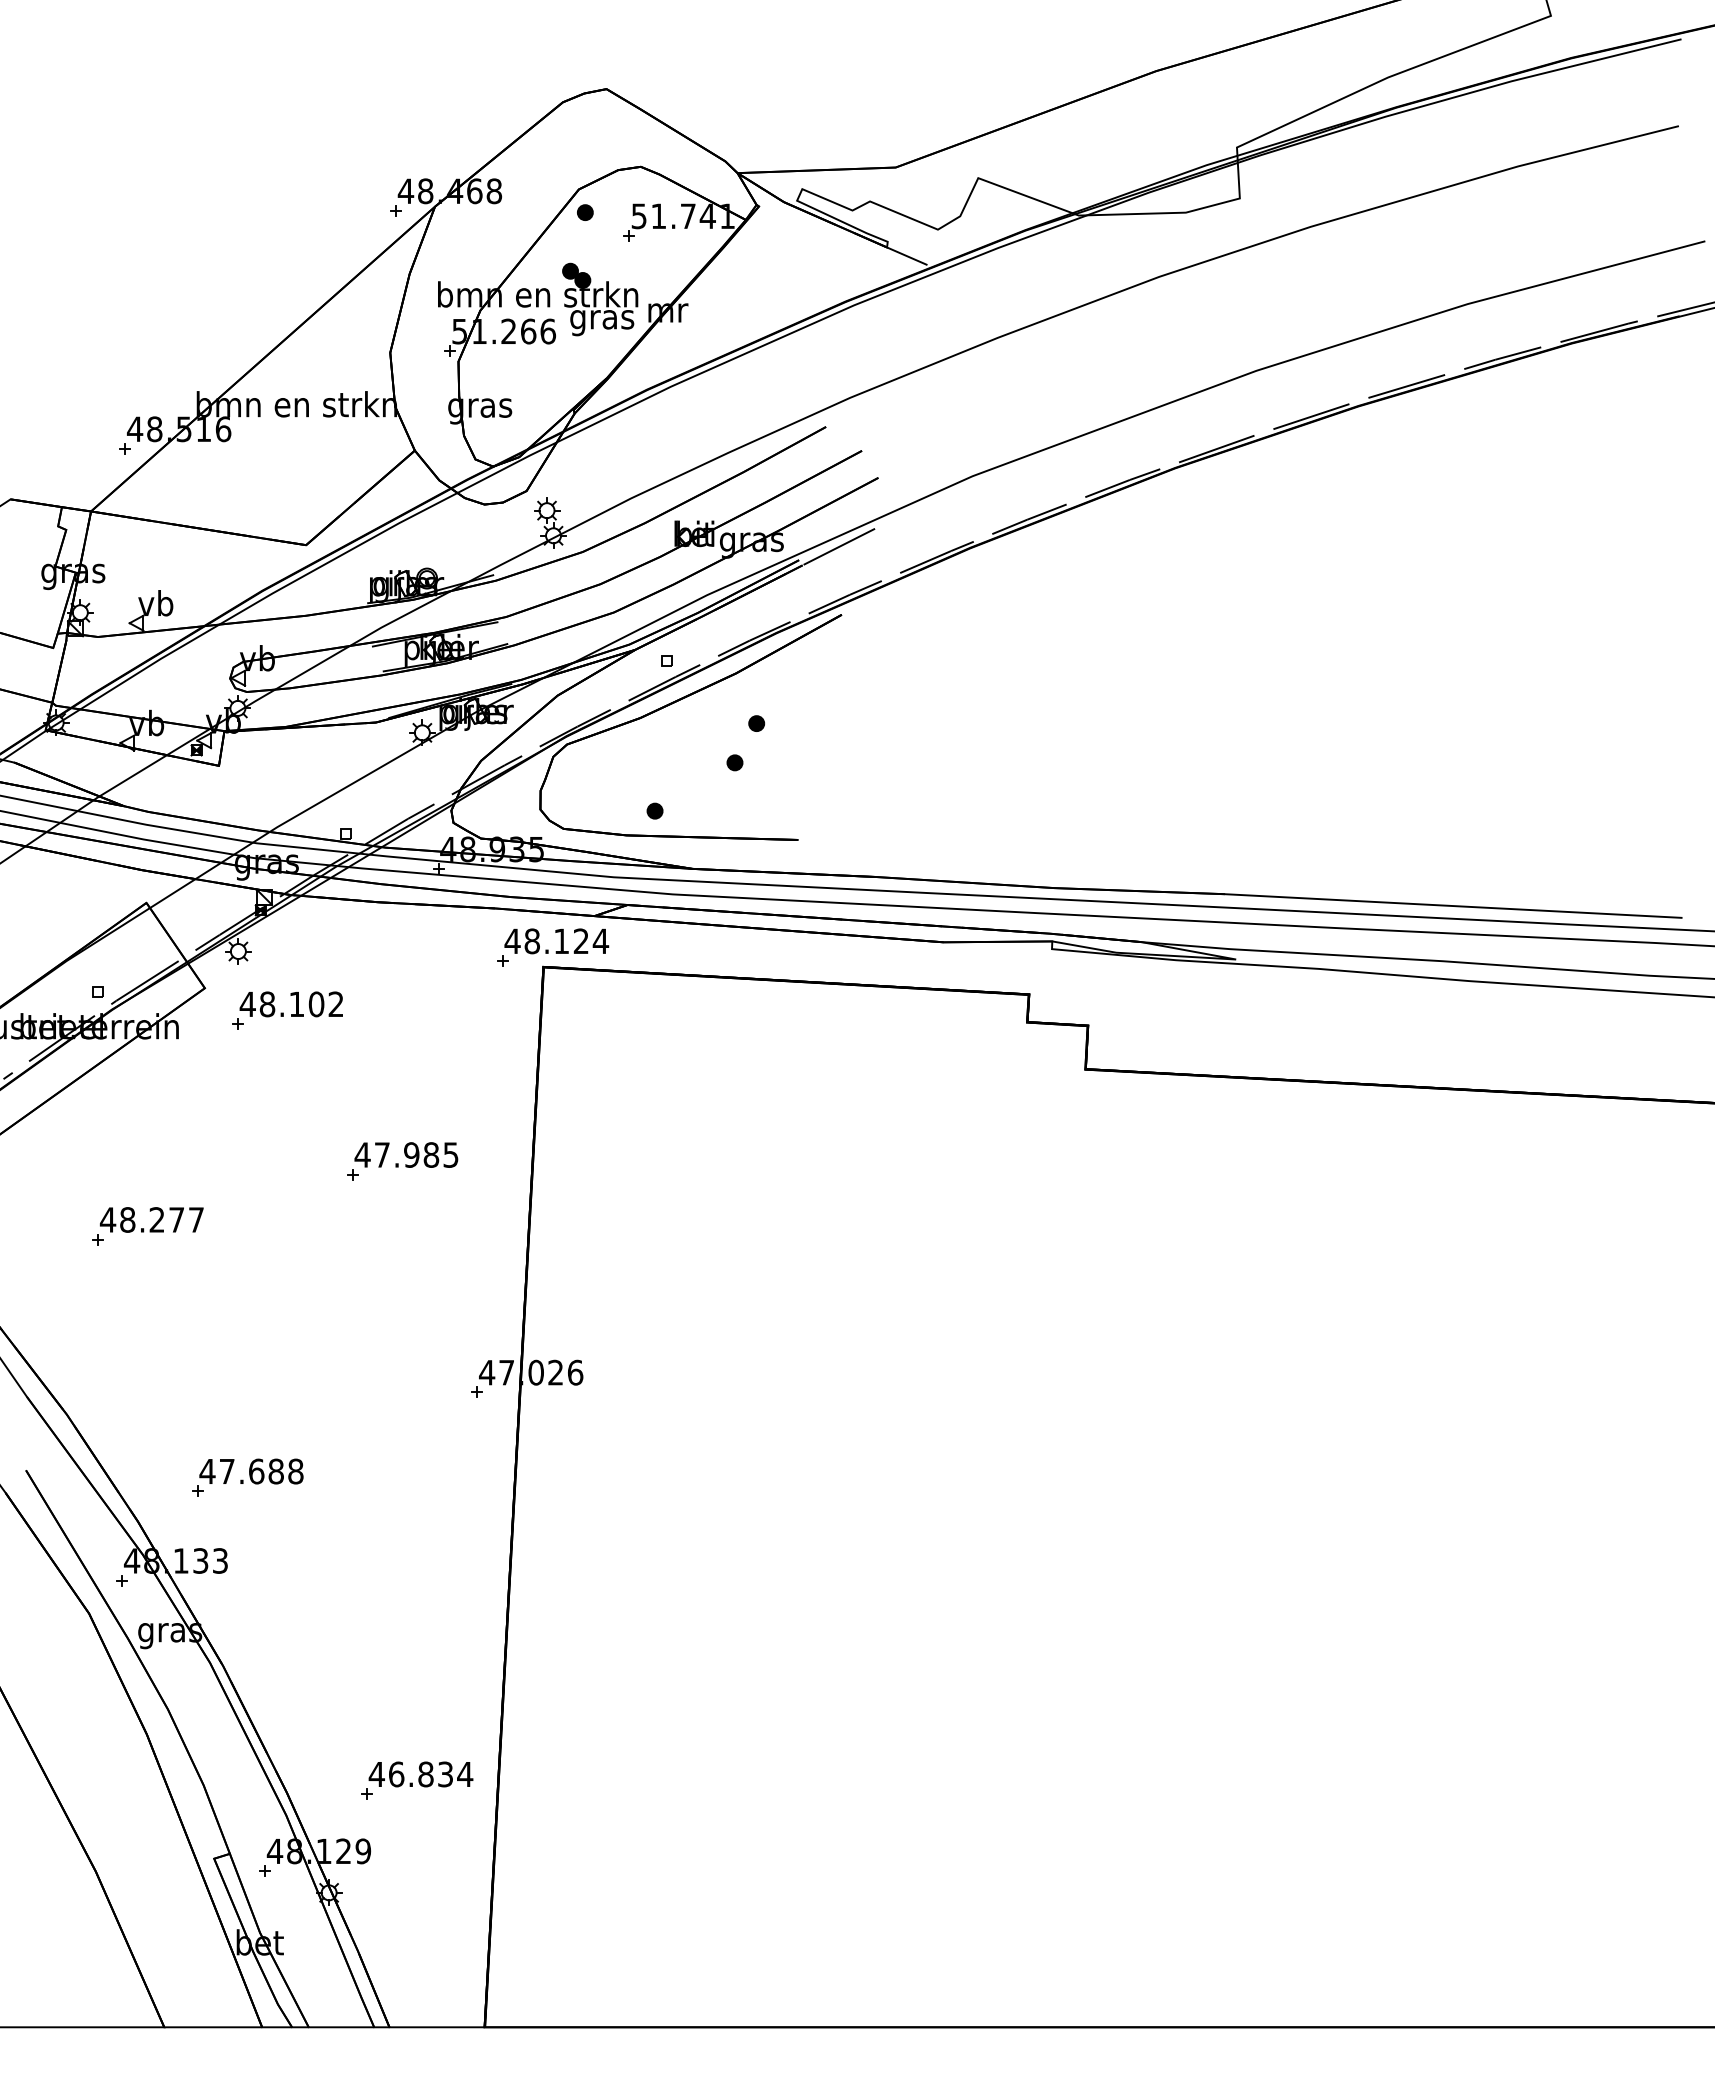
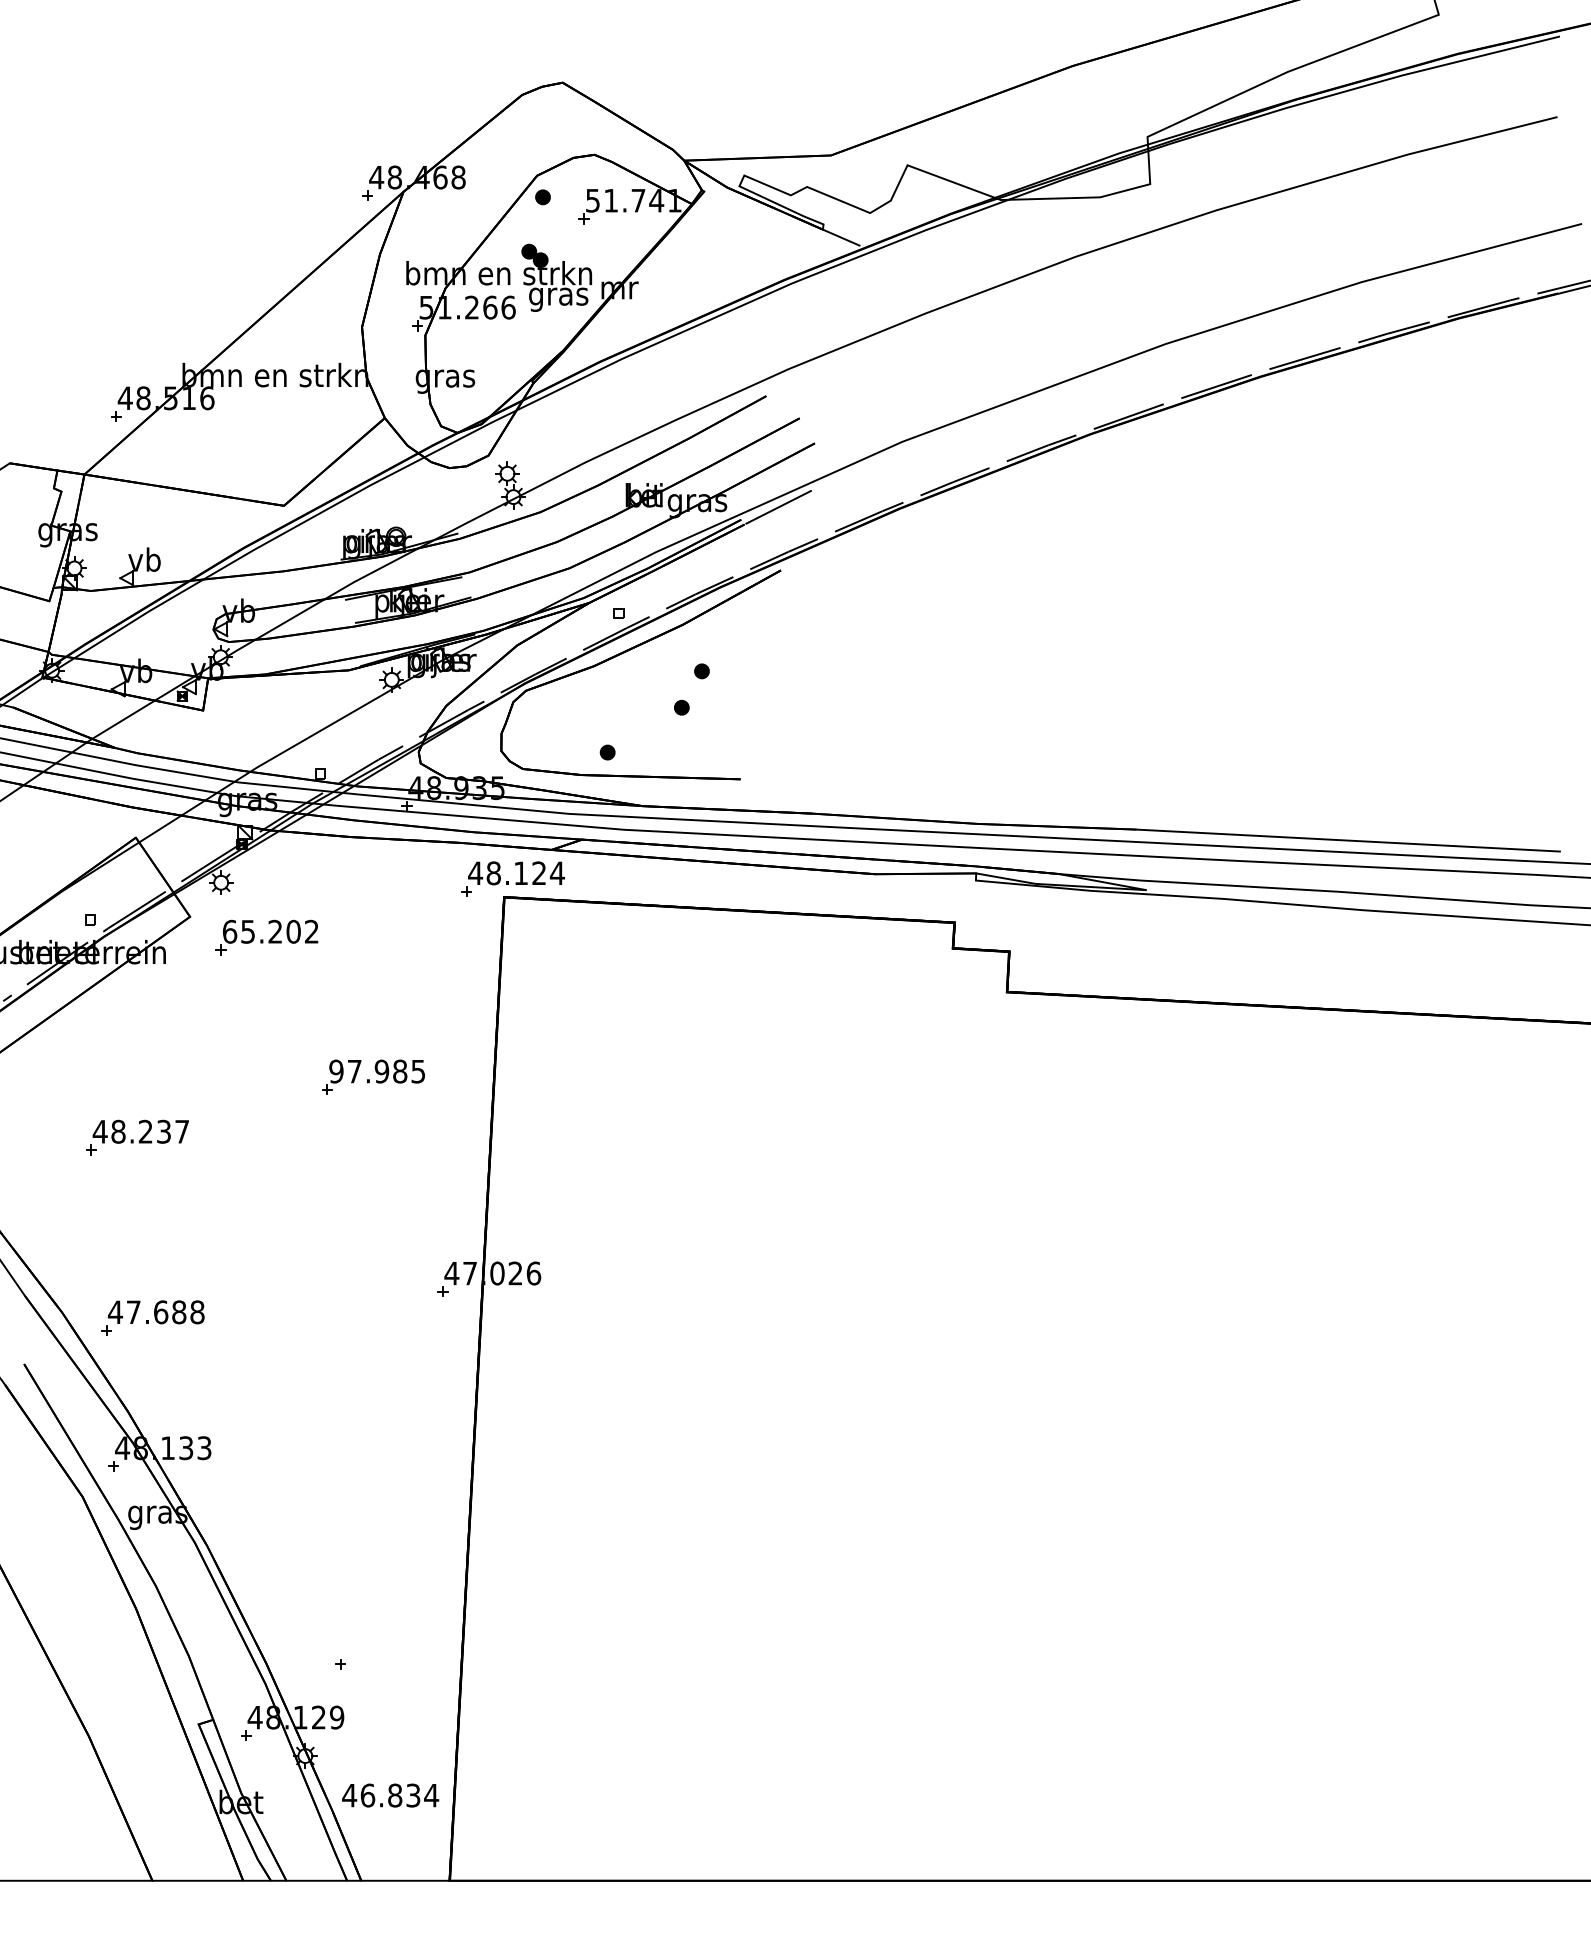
text: (271, 1004) -> (251, 931), 48.102 -> 65.202
text: (362, 1154) -> (336, 1071), 47.985 -> 97.985
text: (176, 1219) -> (163, 1131), 48.277 -> 48.237
part: (247, 1477) -> (152, 1317), moved
text: (420, 1774) -> (390, 1795), moved

